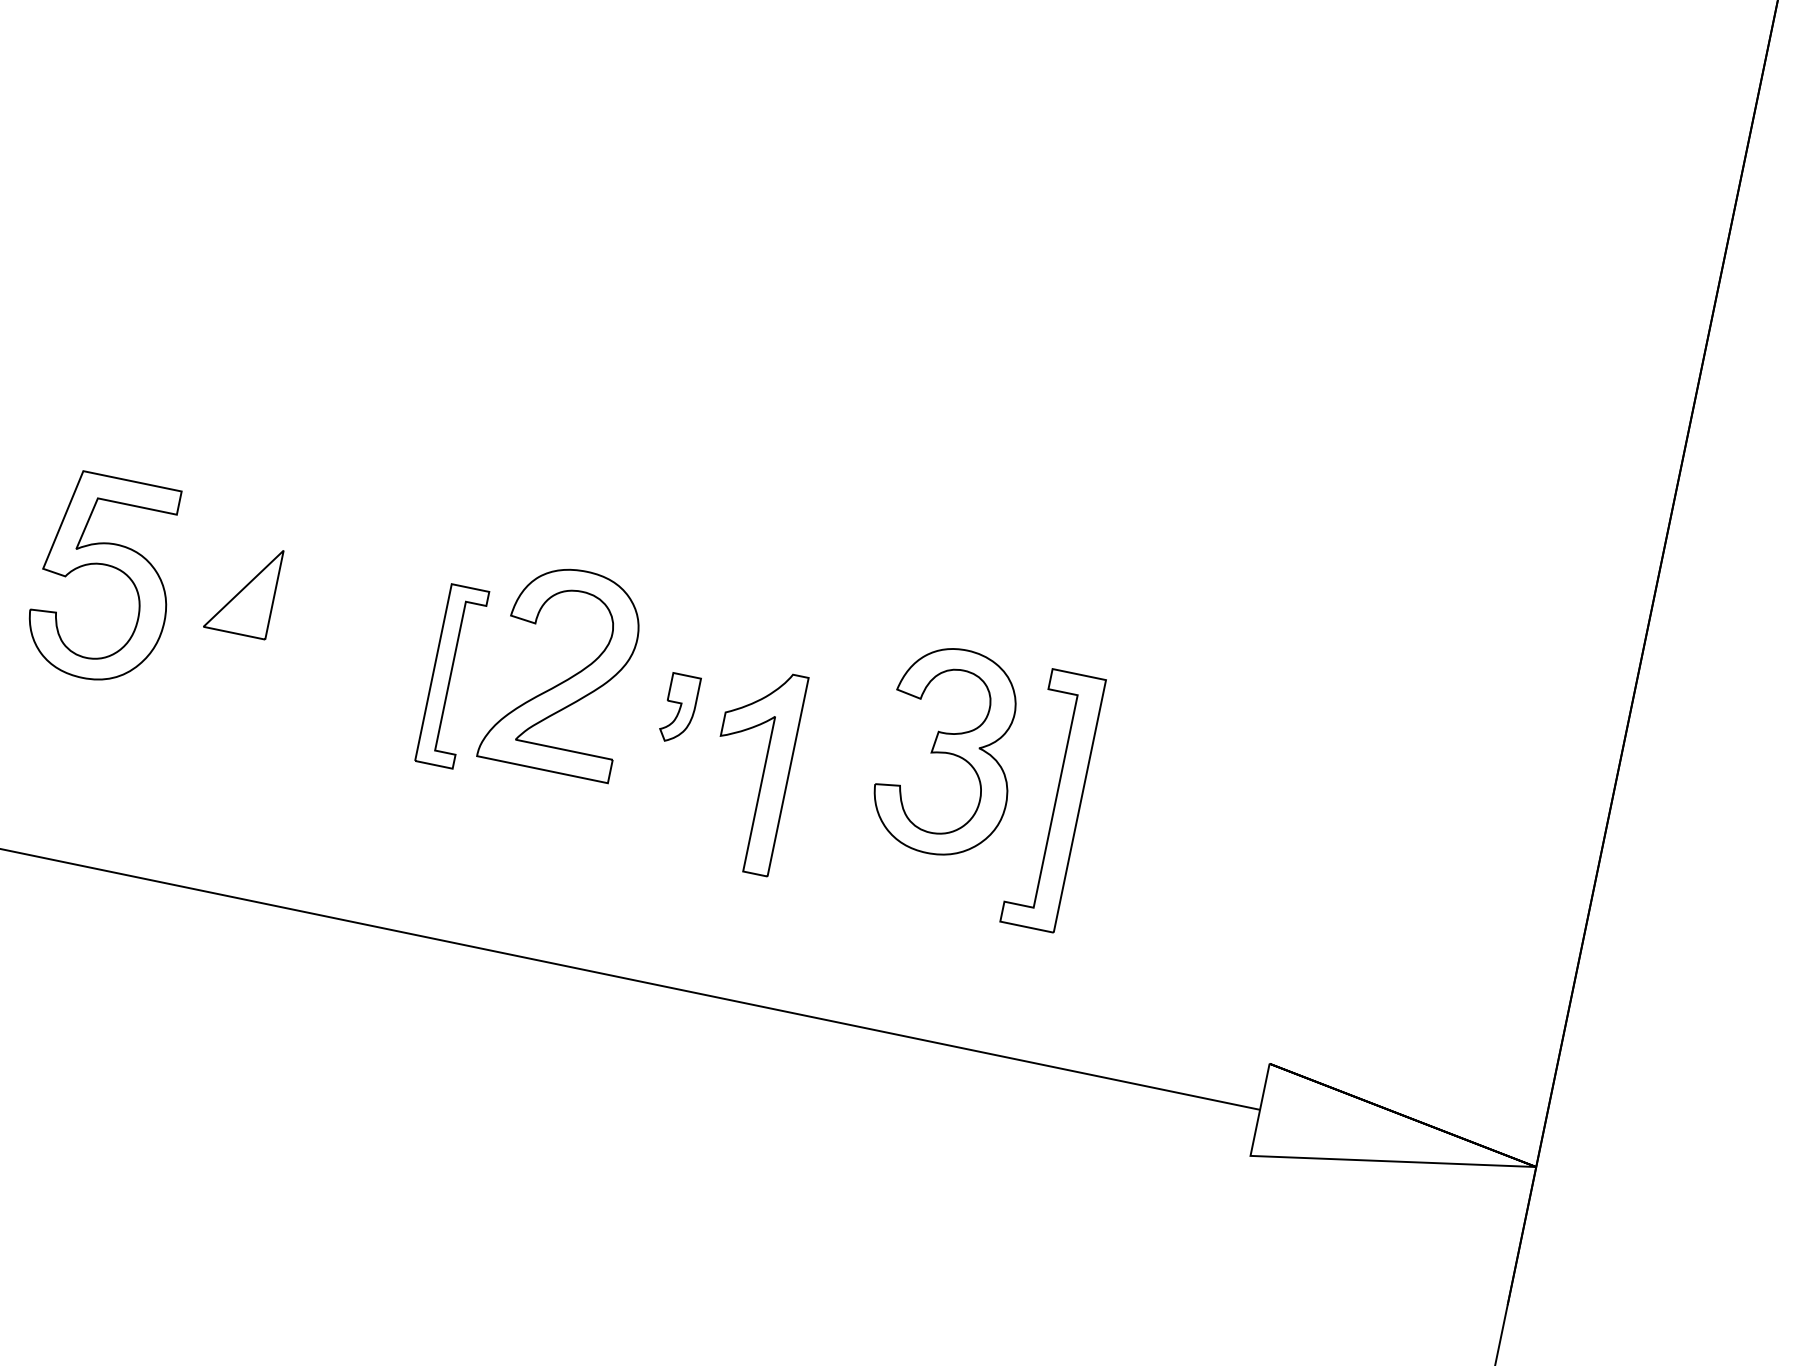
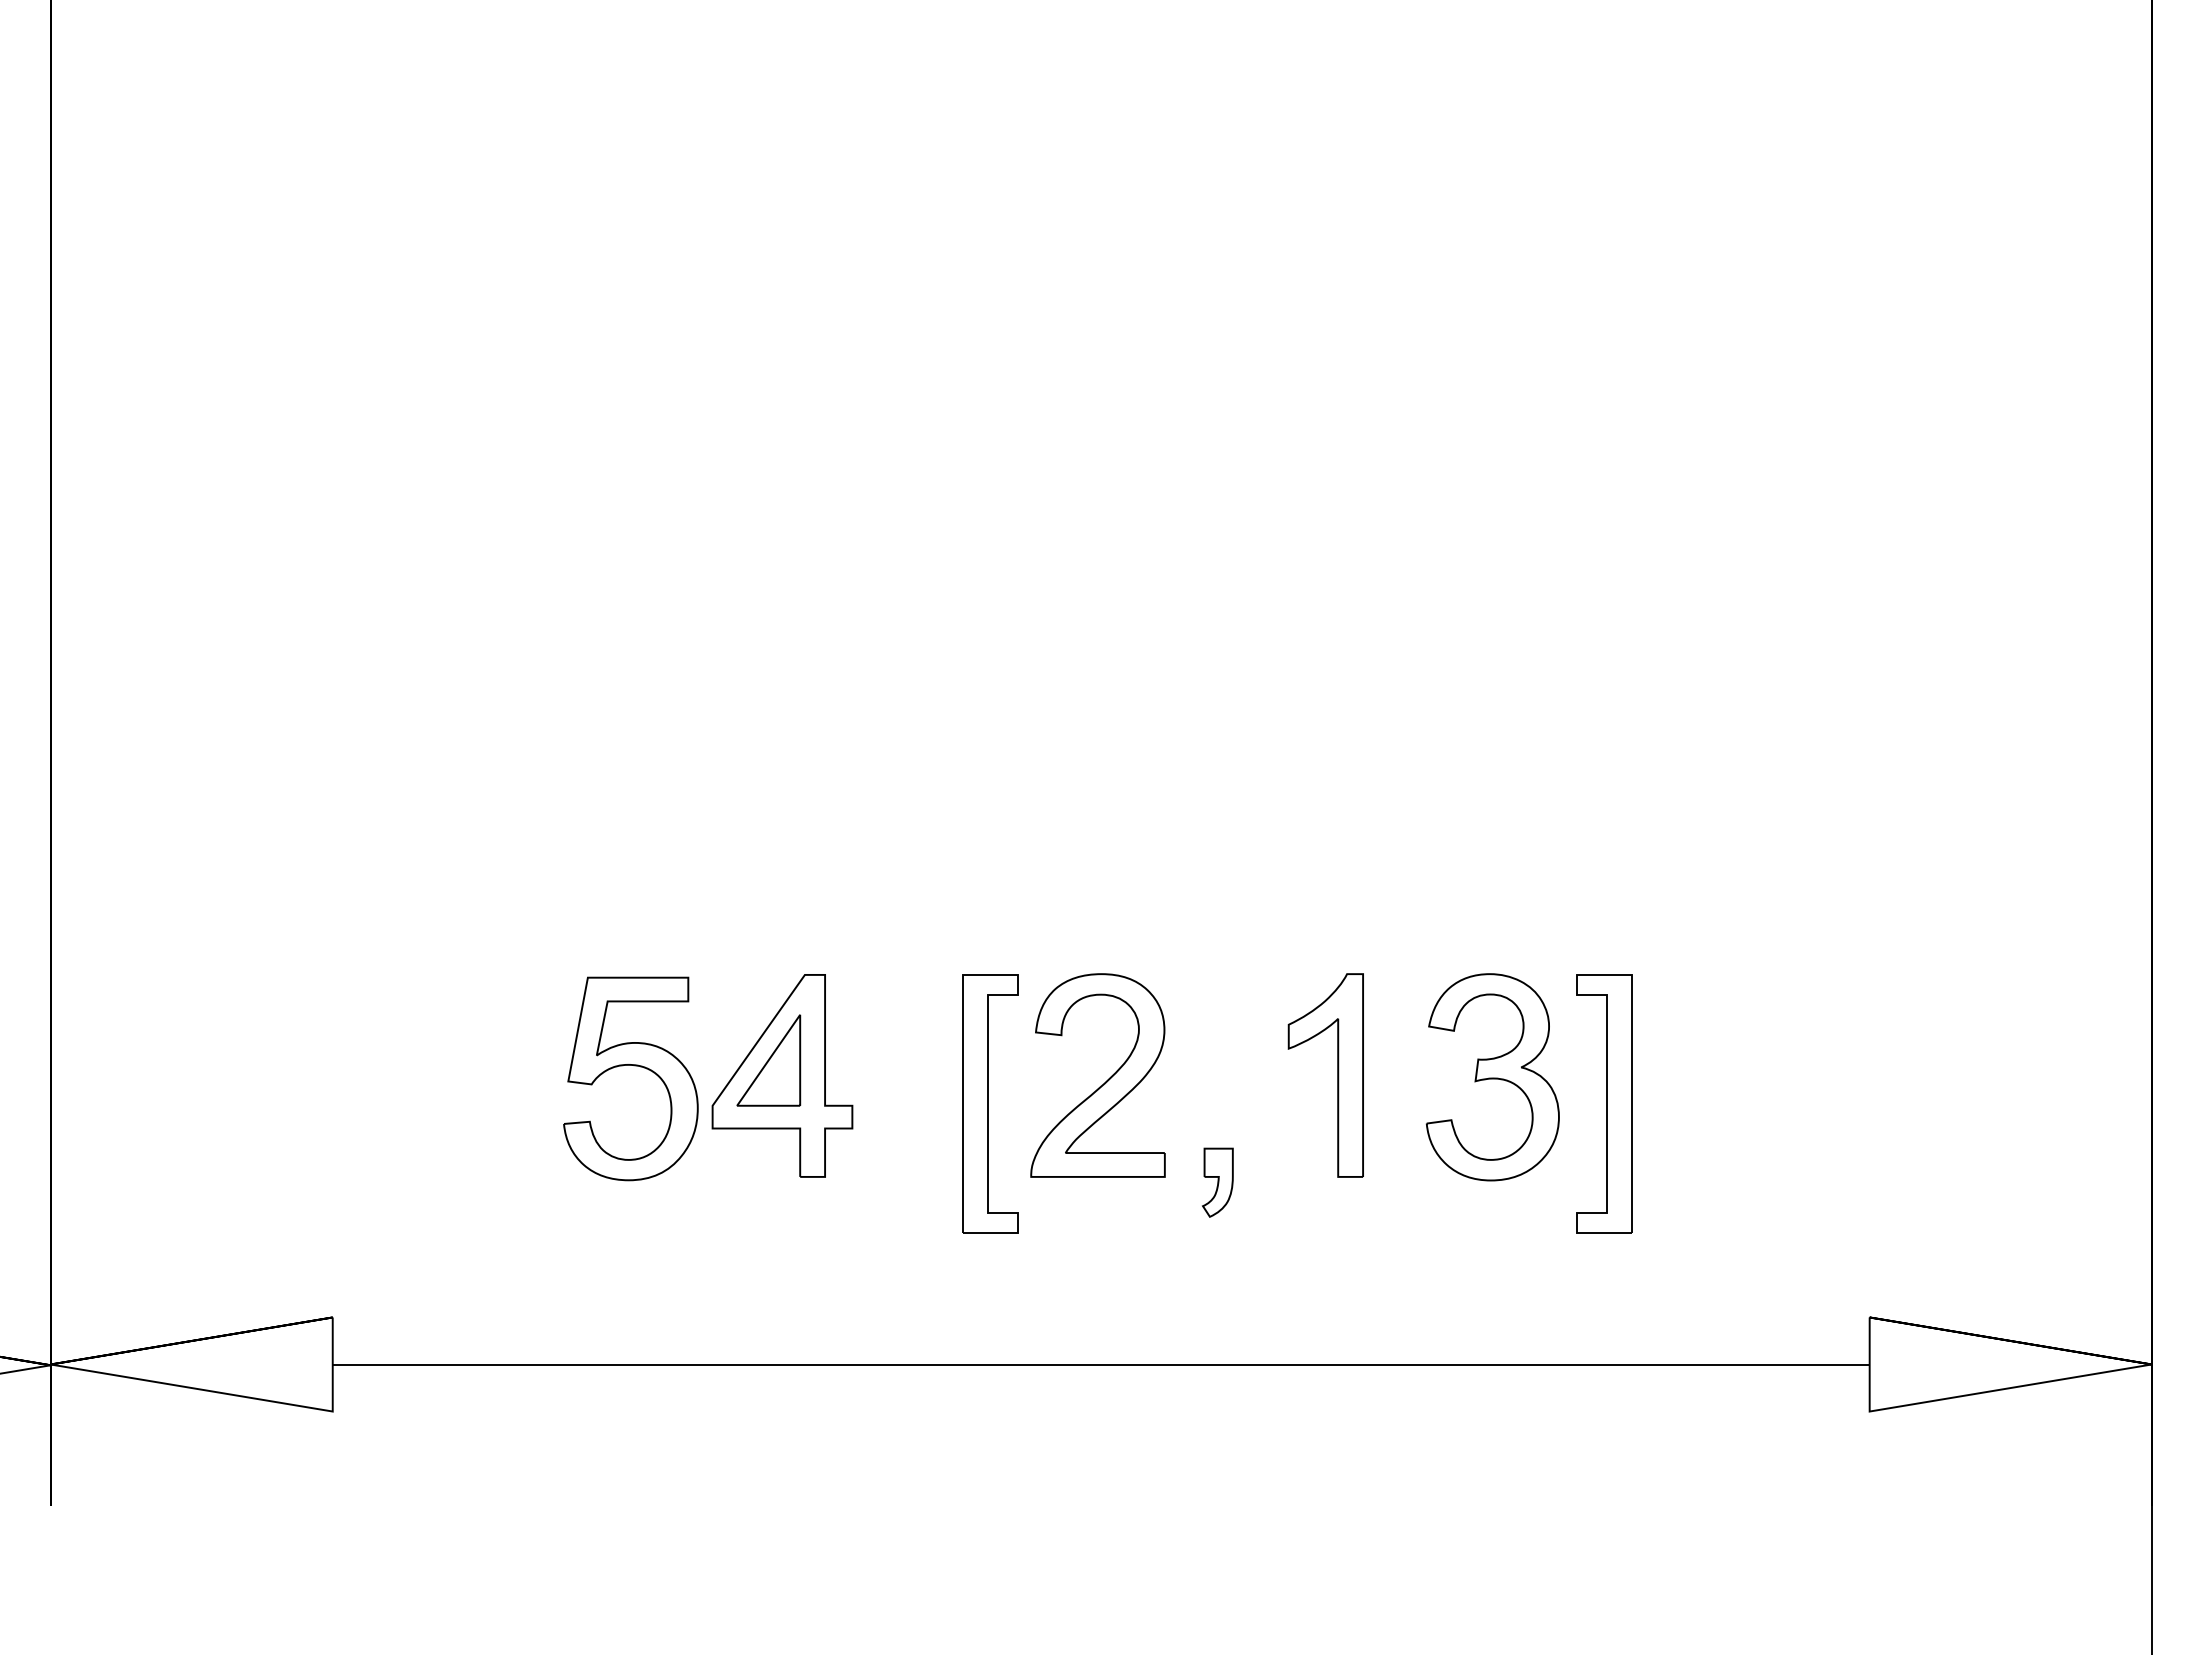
part: (254, 606) -> (782, 1075), added
part: (452, 675) -> (990, 1103), size x1.43
part: (679, 708) -> (1217, 1182), moved
part: (763, 772) -> (1337, 1075), moved

